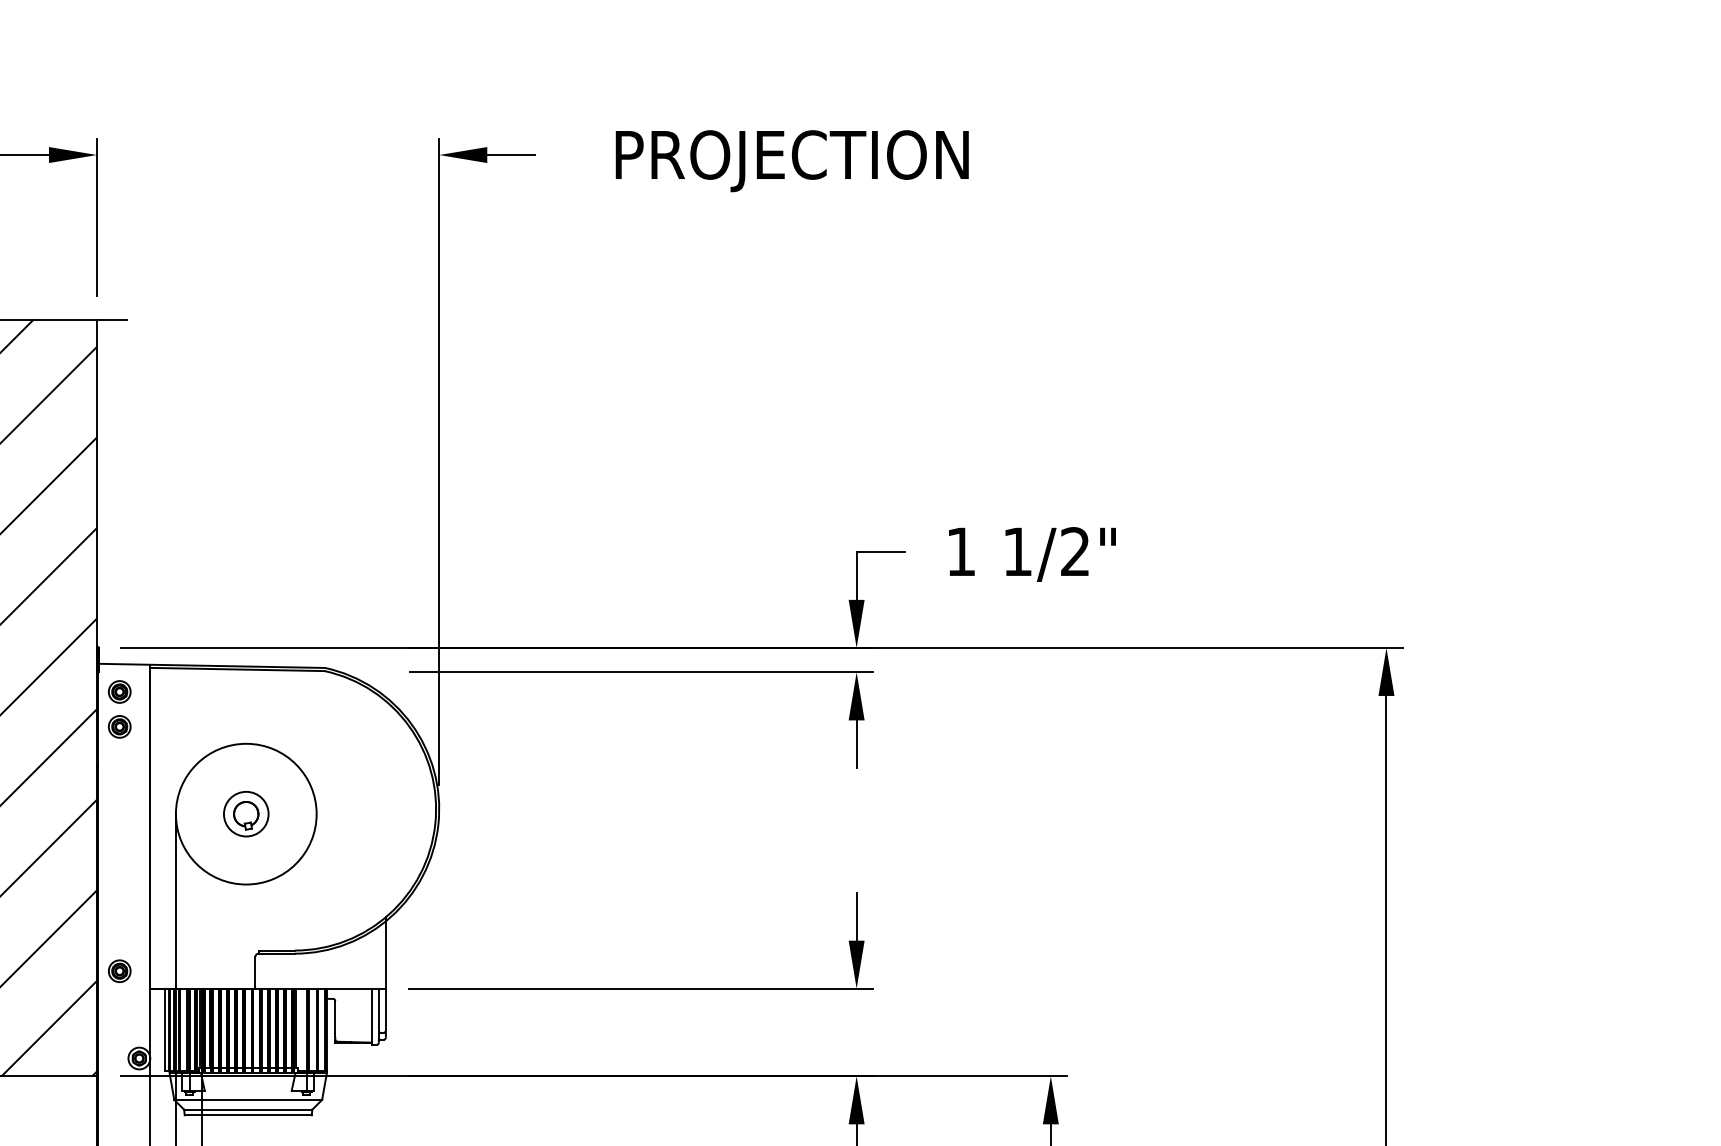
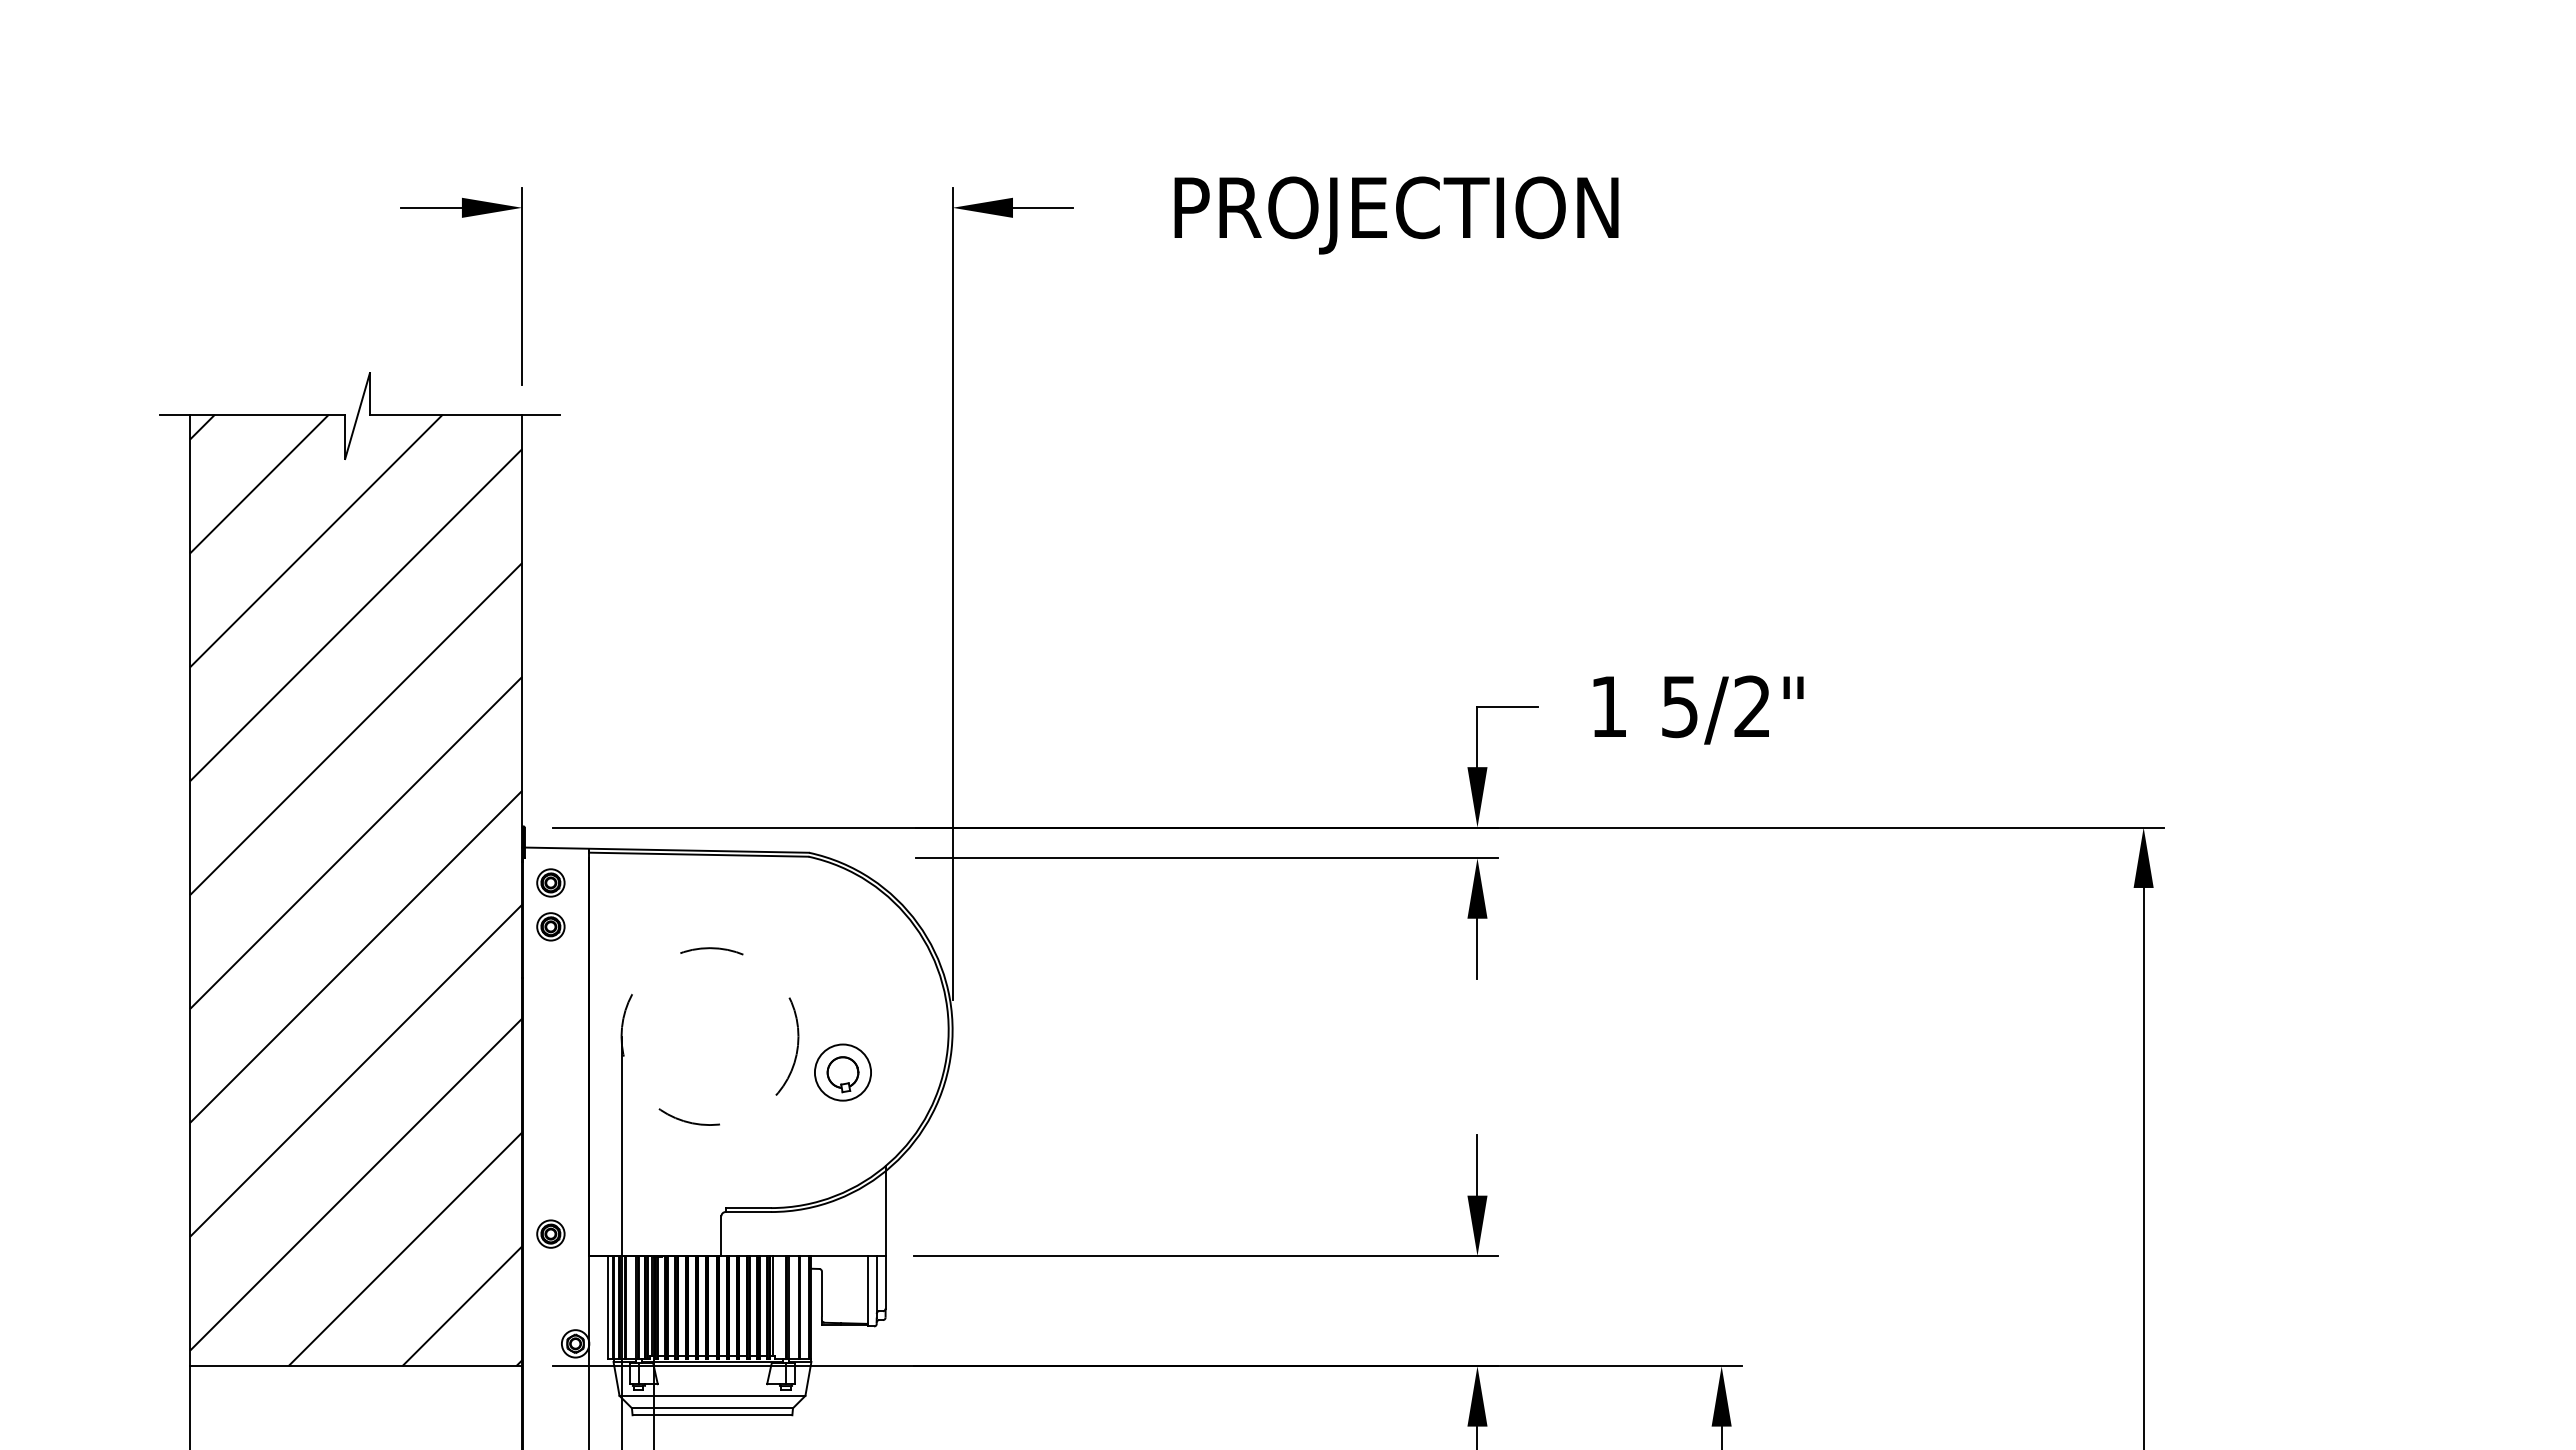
text: (1017, 552) -> (1679, 707), 1/2" -> 5/2"
circle: (245, 814) -> (709, 1036), solid -> dashed
part: (245, 814) -> (842, 1072), moved

